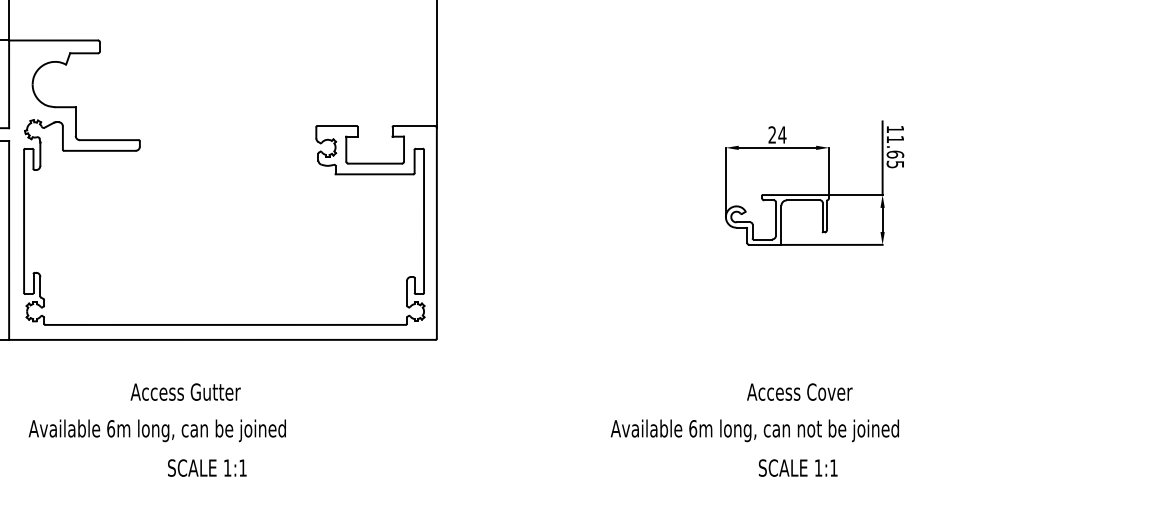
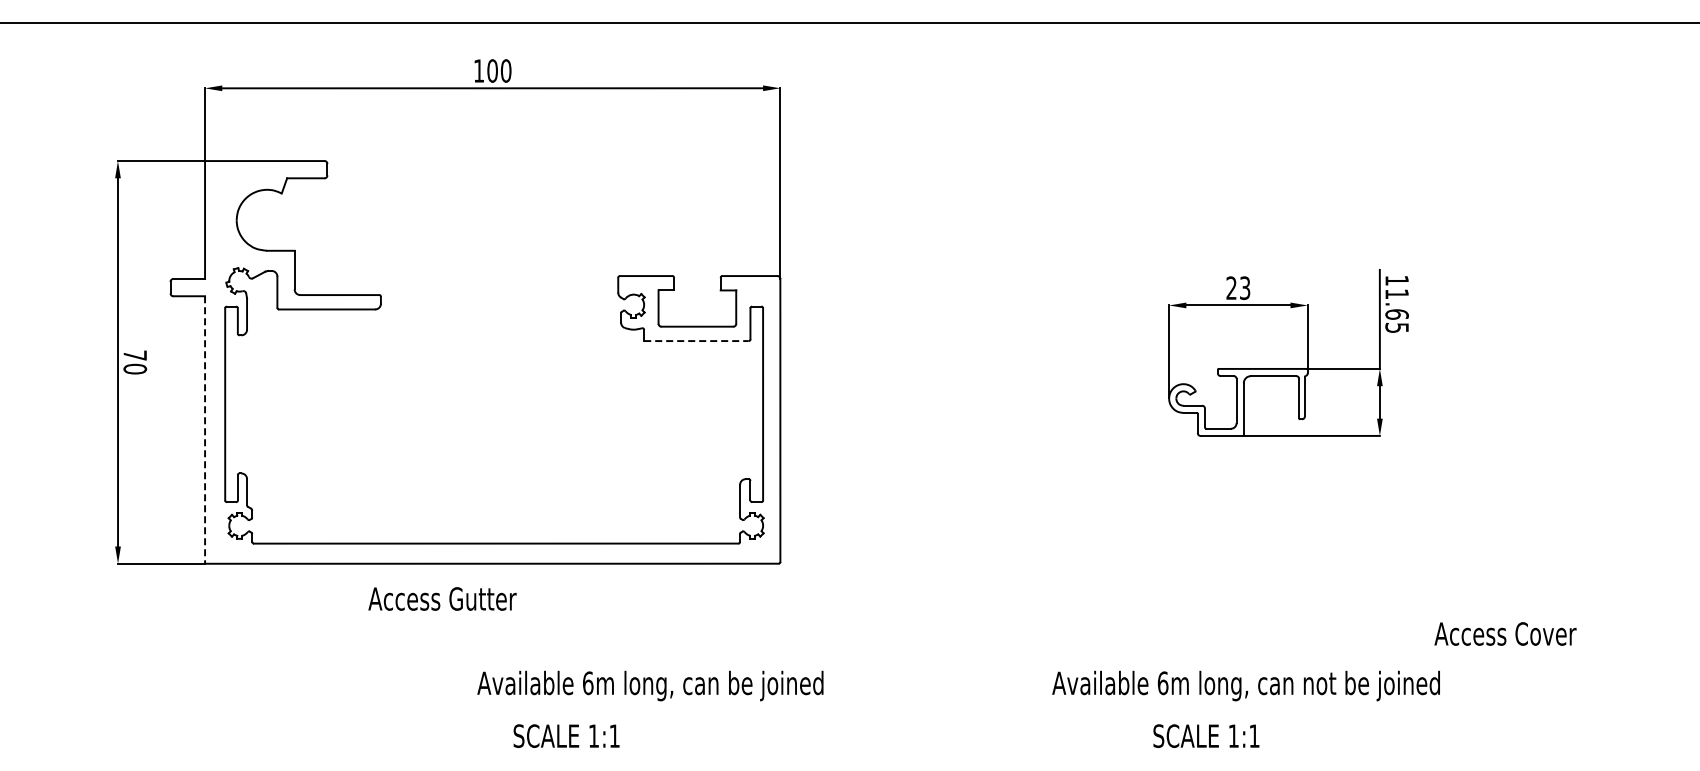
text: (781, 135) -> (1244, 288), 24 -> 23
line: (374, 174) -> (696, 341), solid -> dashed
line: (9, 240) -> (205, 430), solid -> dashed
text: (185, 391) -> (442, 598), moved
text: (799, 391) -> (1505, 633), moved
text: (157, 430) -> (650, 685), moved
text: (754, 430) -> (1245, 685), moved
text: (207, 467) -> (566, 735), moved
text: (798, 467) -> (1206, 735), moved

